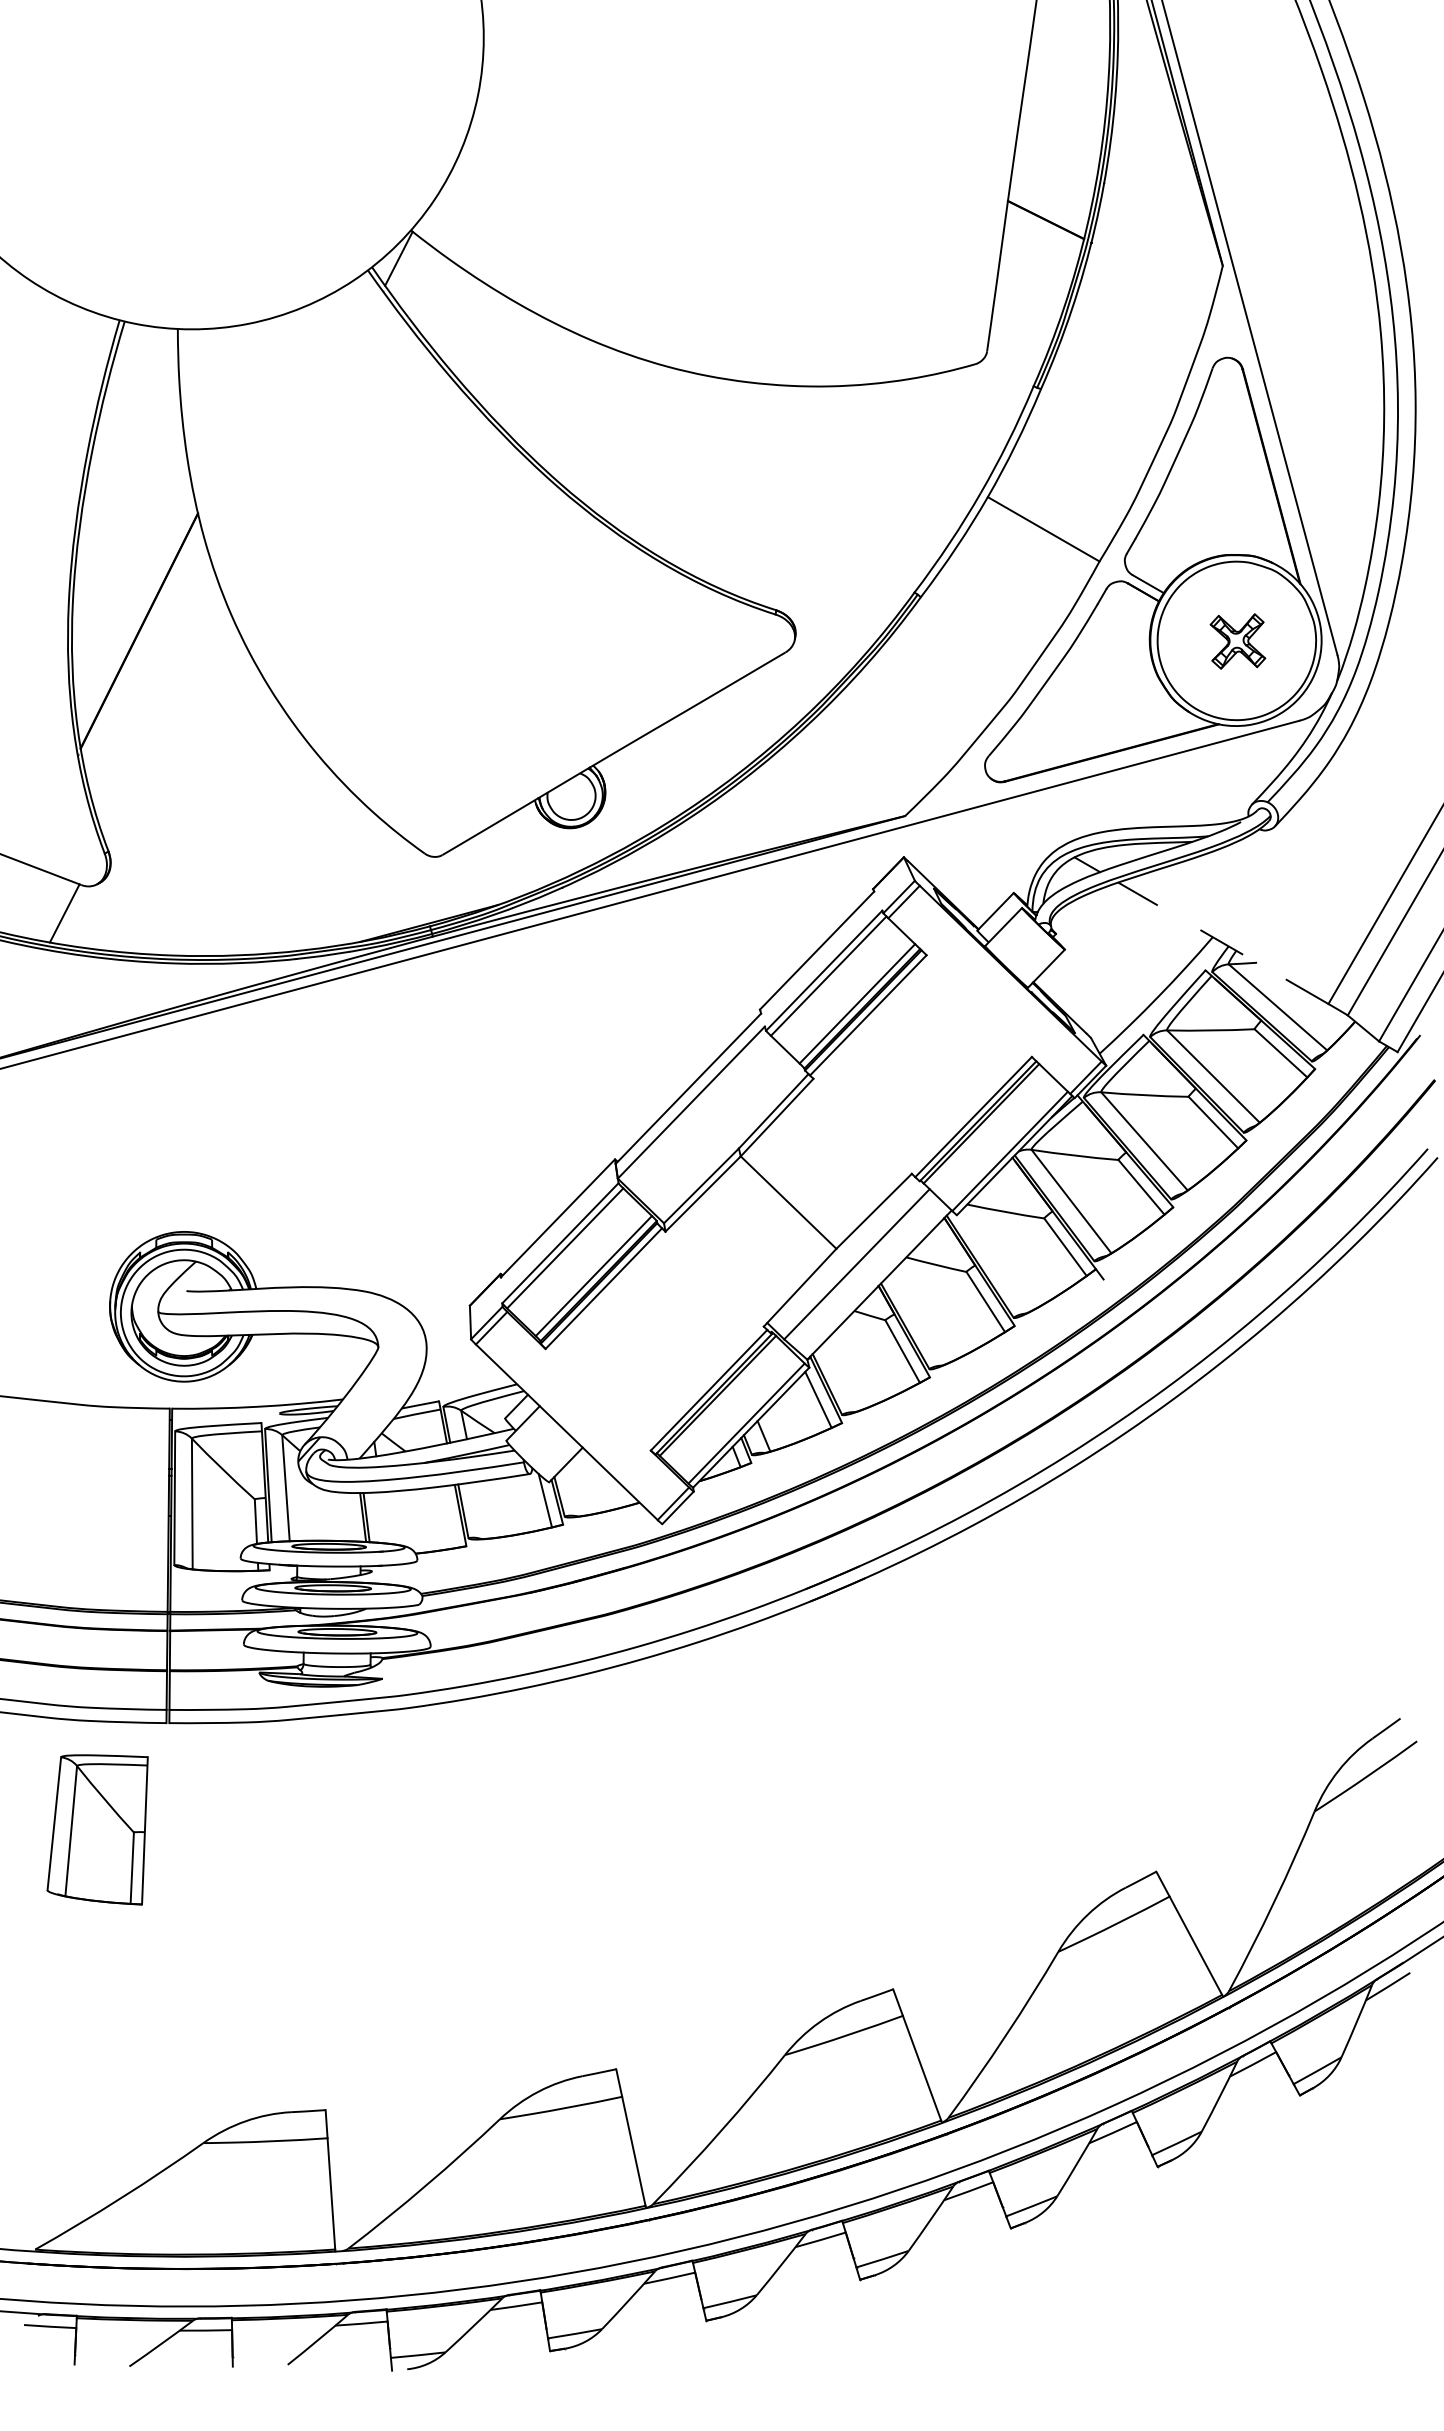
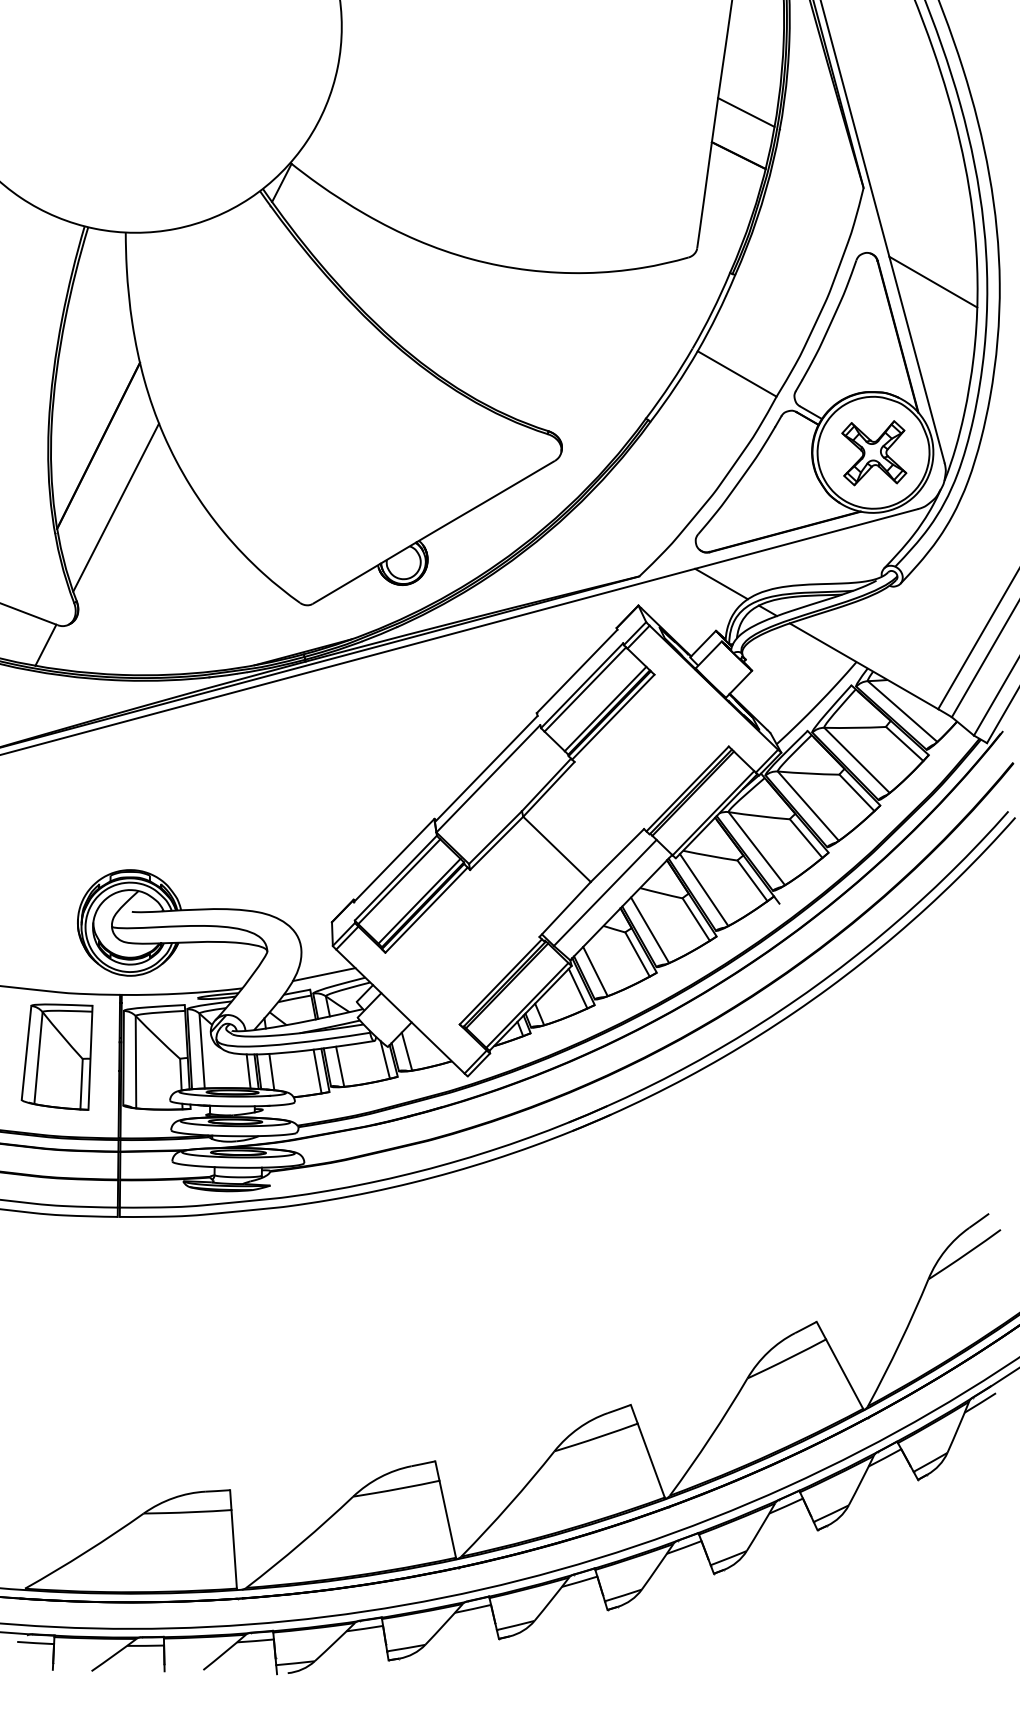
line: (1056, 158) -> (746, 112), added
line: (1321, 399) -> (933, 282), added
part: (1237, 641) -> (873, 453), size x1.67
line: (163, 718) -> (115, 507), added
line: (1021, 826) -> (721, 583), added
line: (1222, 943) -> (863, 666), dashed -> solid
line: (996, 1260) -> (703, 890), added
line: (920, 1316) -> (650, 929), added
line: (842, 1375) -> (595, 971), added
line: (458, 1379) -> (323, 974), added
line: (575, 1488) -> (406, 1051), added
line: (481, 1510) -> (340, 1066), added
line: (351, 1516) -> (248, 1071), added
line: (384, 1517) -> (271, 1071), added
line: (449, 1517) -> (317, 1071), added
part: (97, 1829) -> (57, 1056), moved

